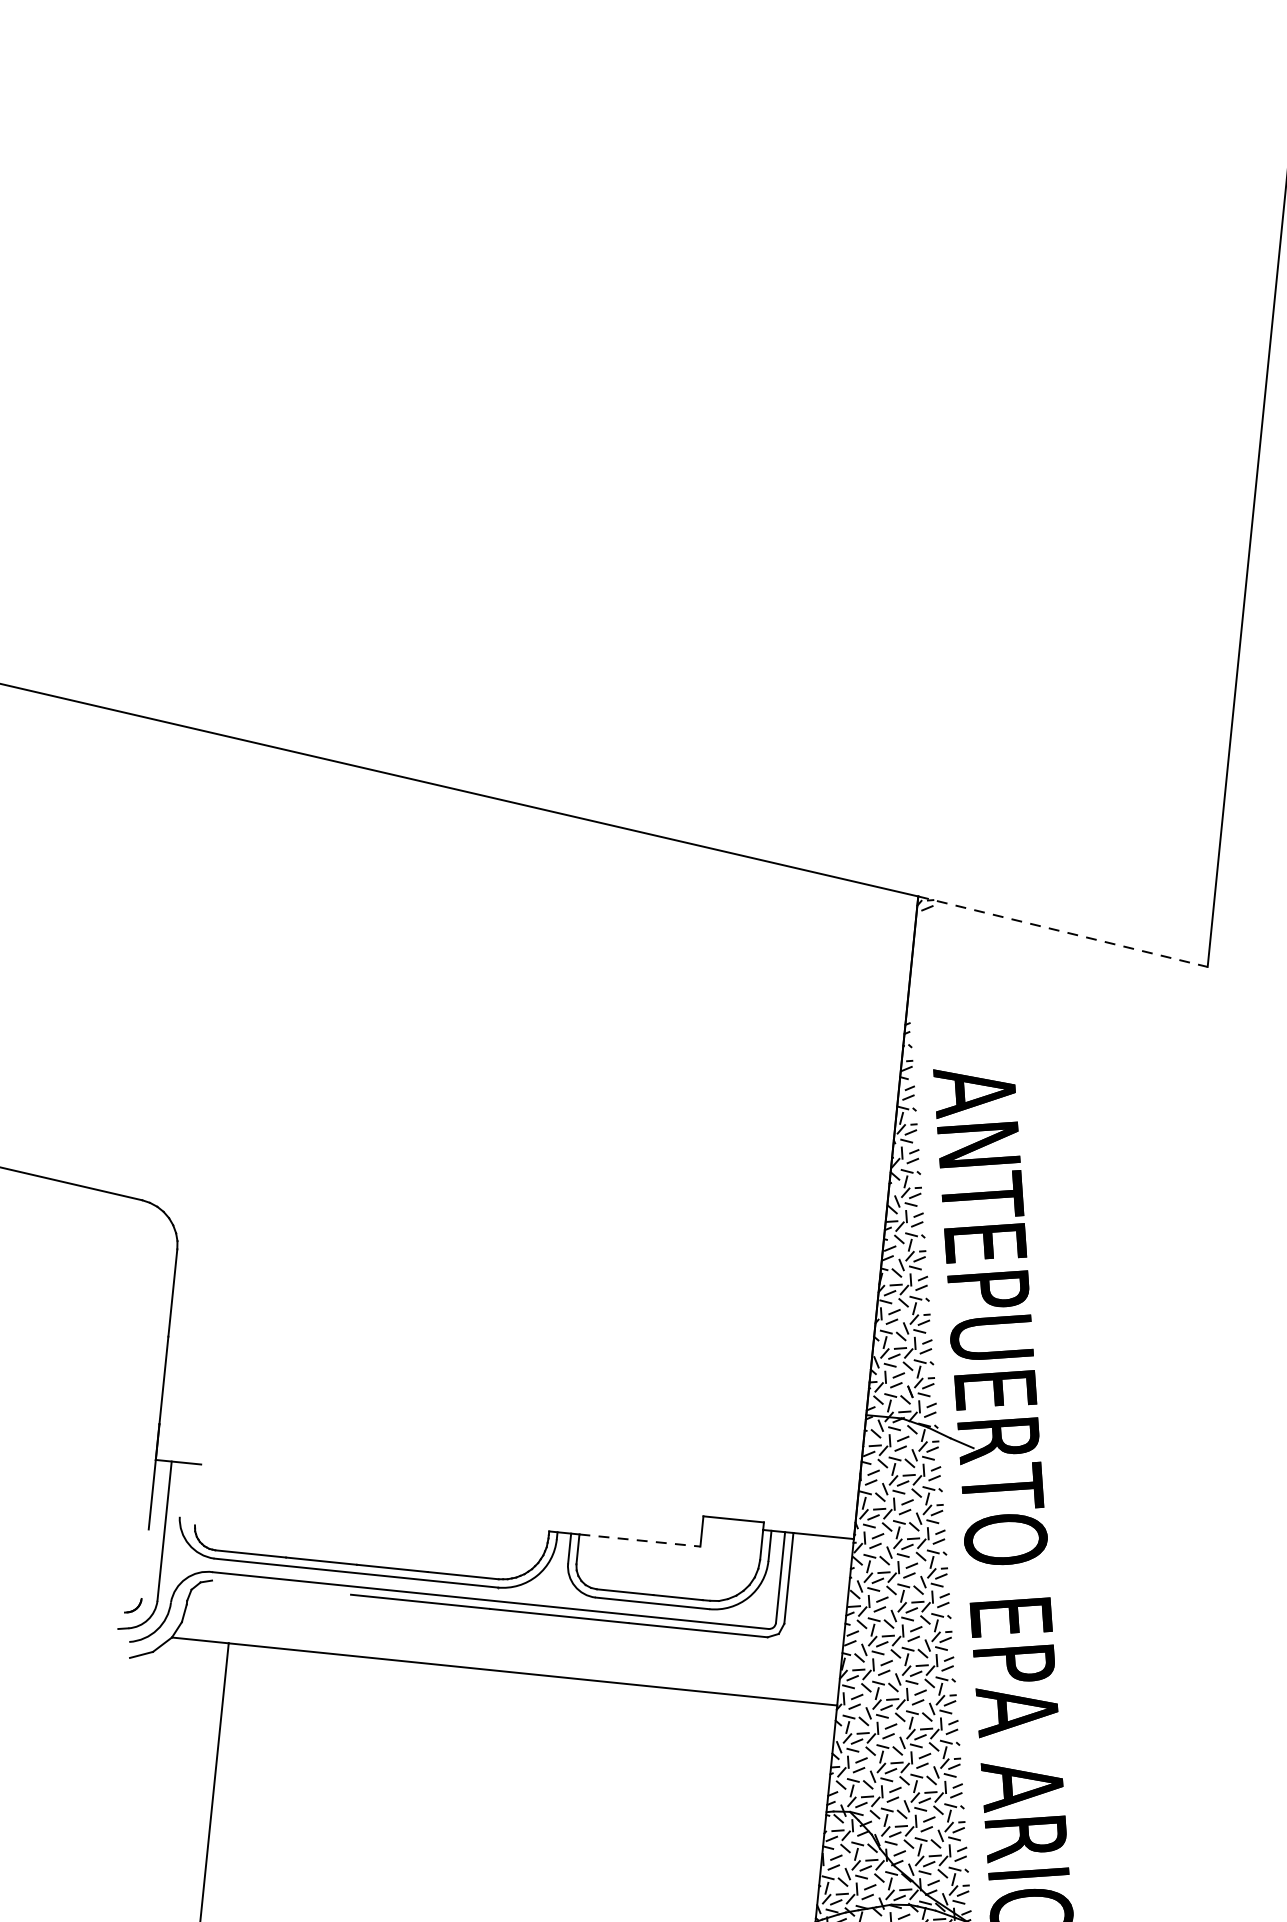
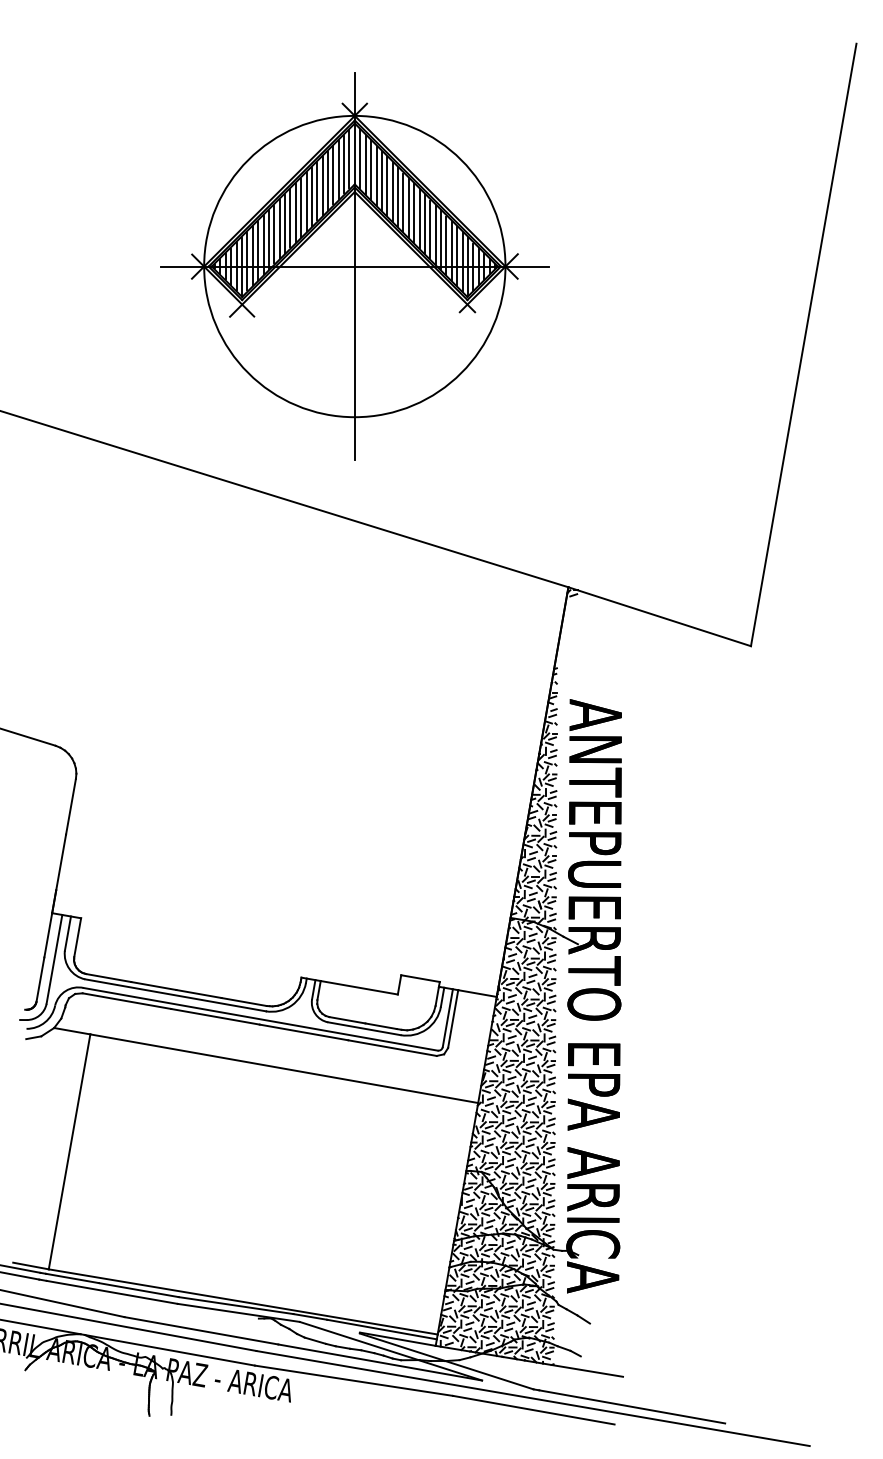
part: (550, 424) -> (354, 266), added
line: (1062, 931) -> (659, 616), dashed -> solid
line: (181, 1489) -> (67, 933), added
line: (197, 1494) -> (77, 937), added
line: (640, 1540) -> (359, 987), dashed -> solid
line: (145, 1563) -> (40, 979), added
line: (280, 1586) -> (126, 1000), added

